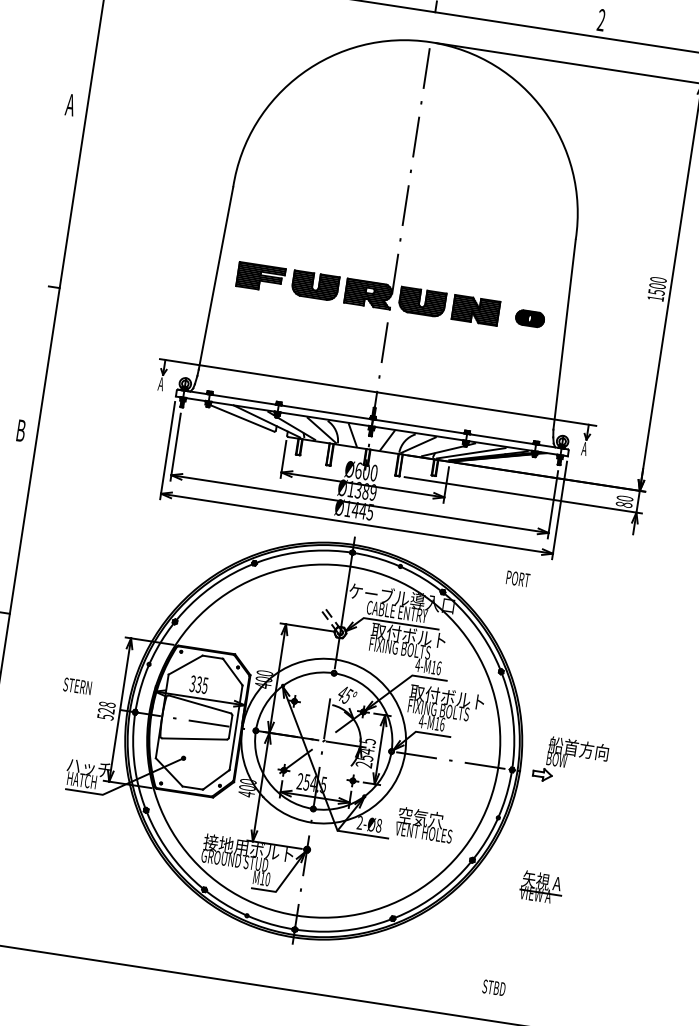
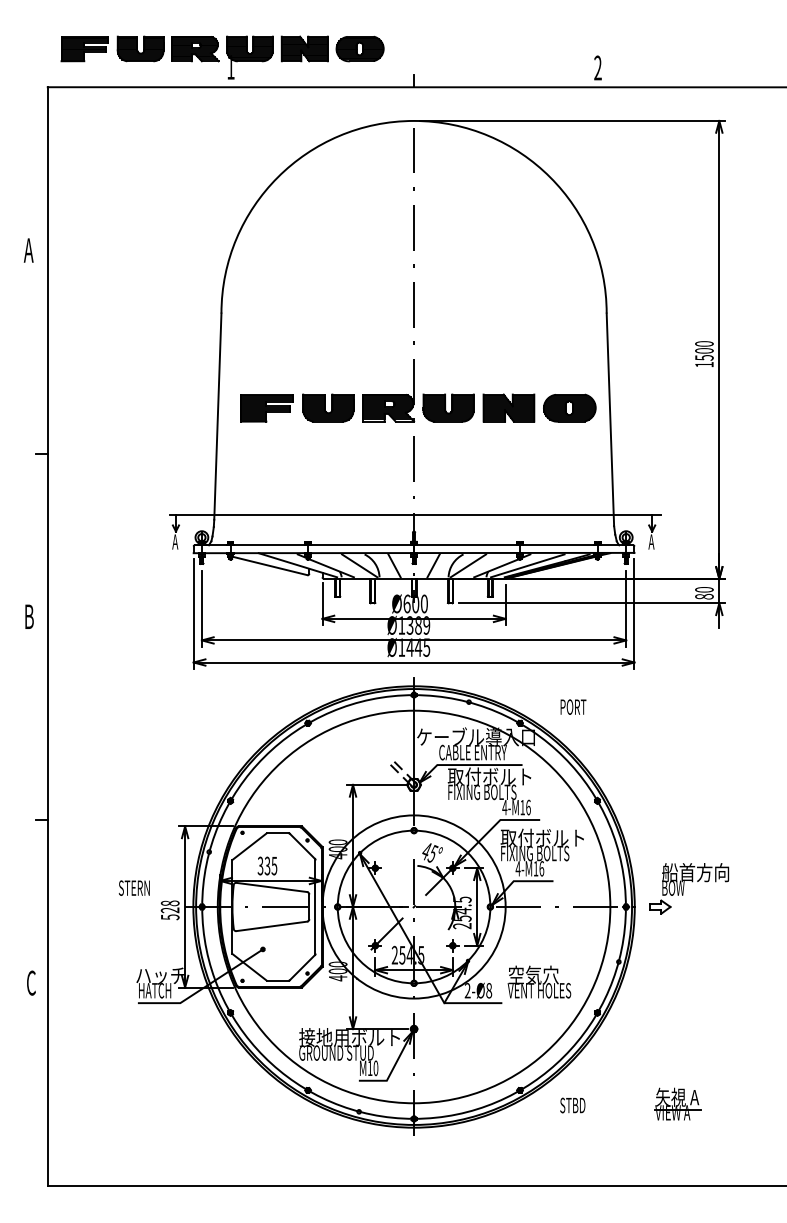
part: (529, 318) -> (569, 407), size x1.67
text: (518, 578) -> (573, 706), moved
part: (541, 886) -> (677, 1103), moved
text: (493, 987) -> (572, 1105), moved

